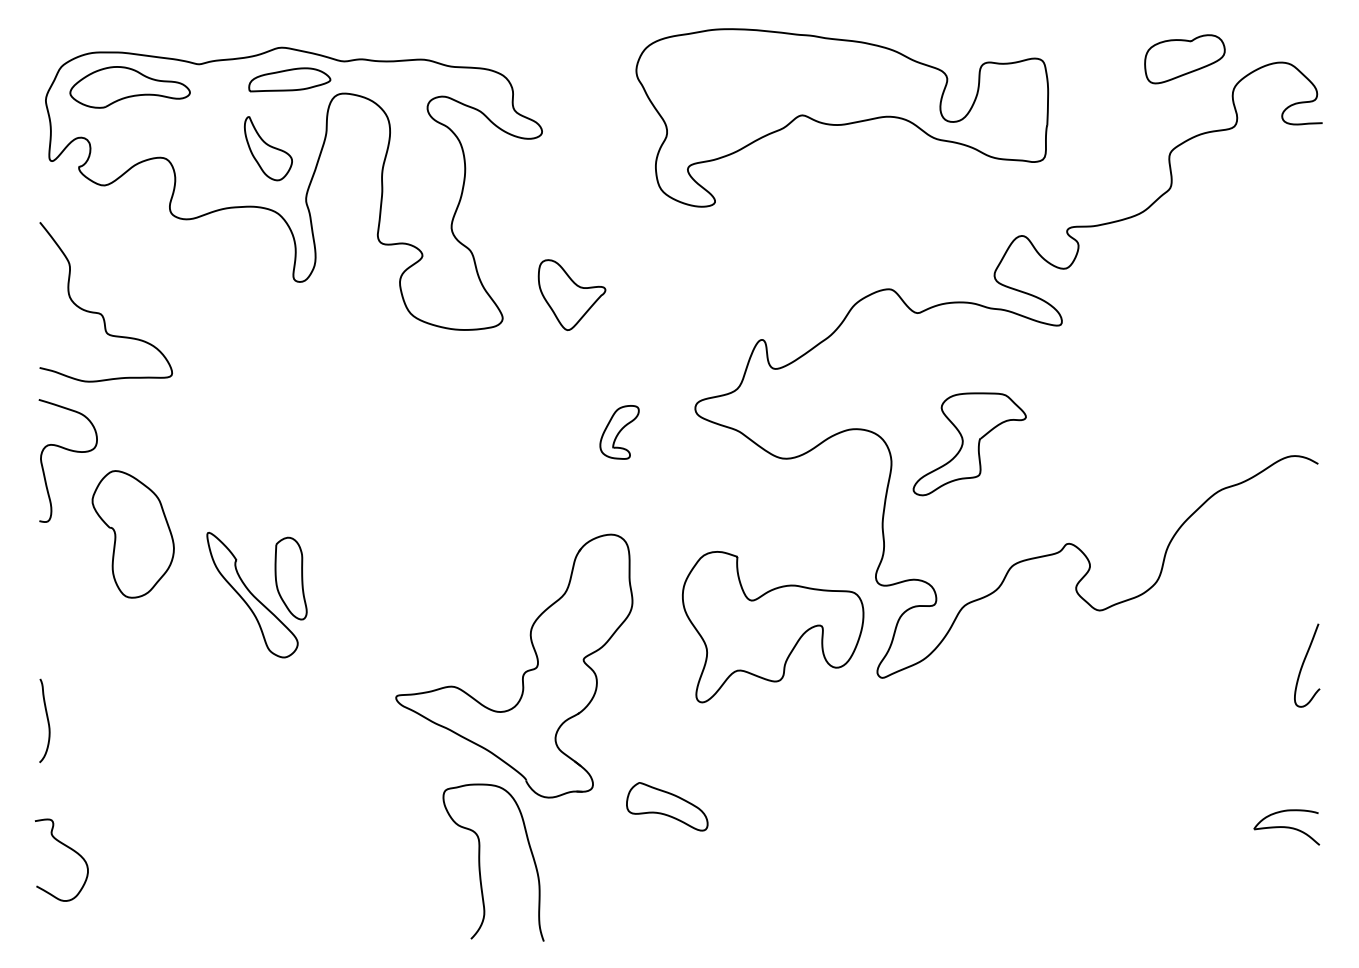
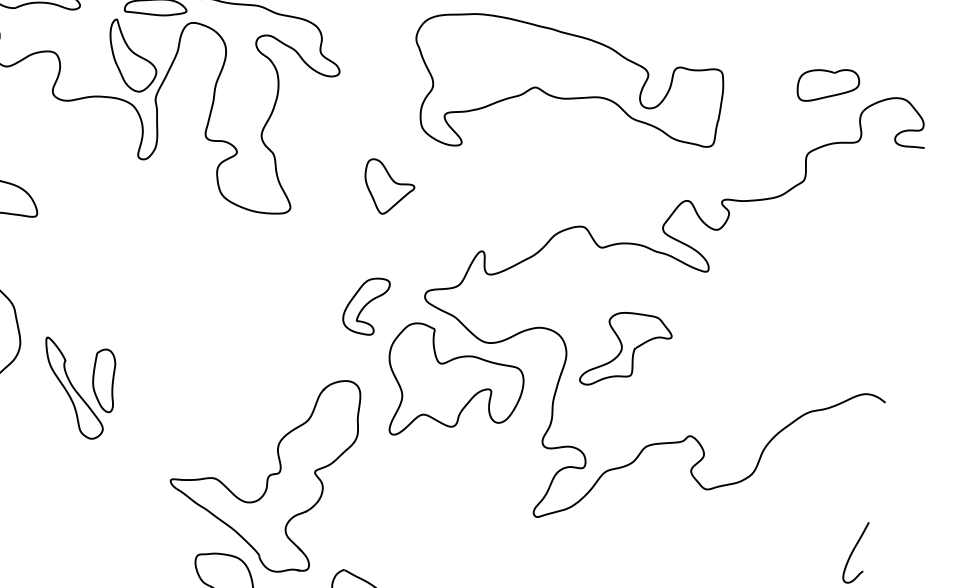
part: (268, 148) -> (132, 56), size x1.43
part: (571, 294) -> (388, 187), moved
part: (619, 432) -> (365, 305), size x1.43
part: (773, 627) -> (454, 386), moved

